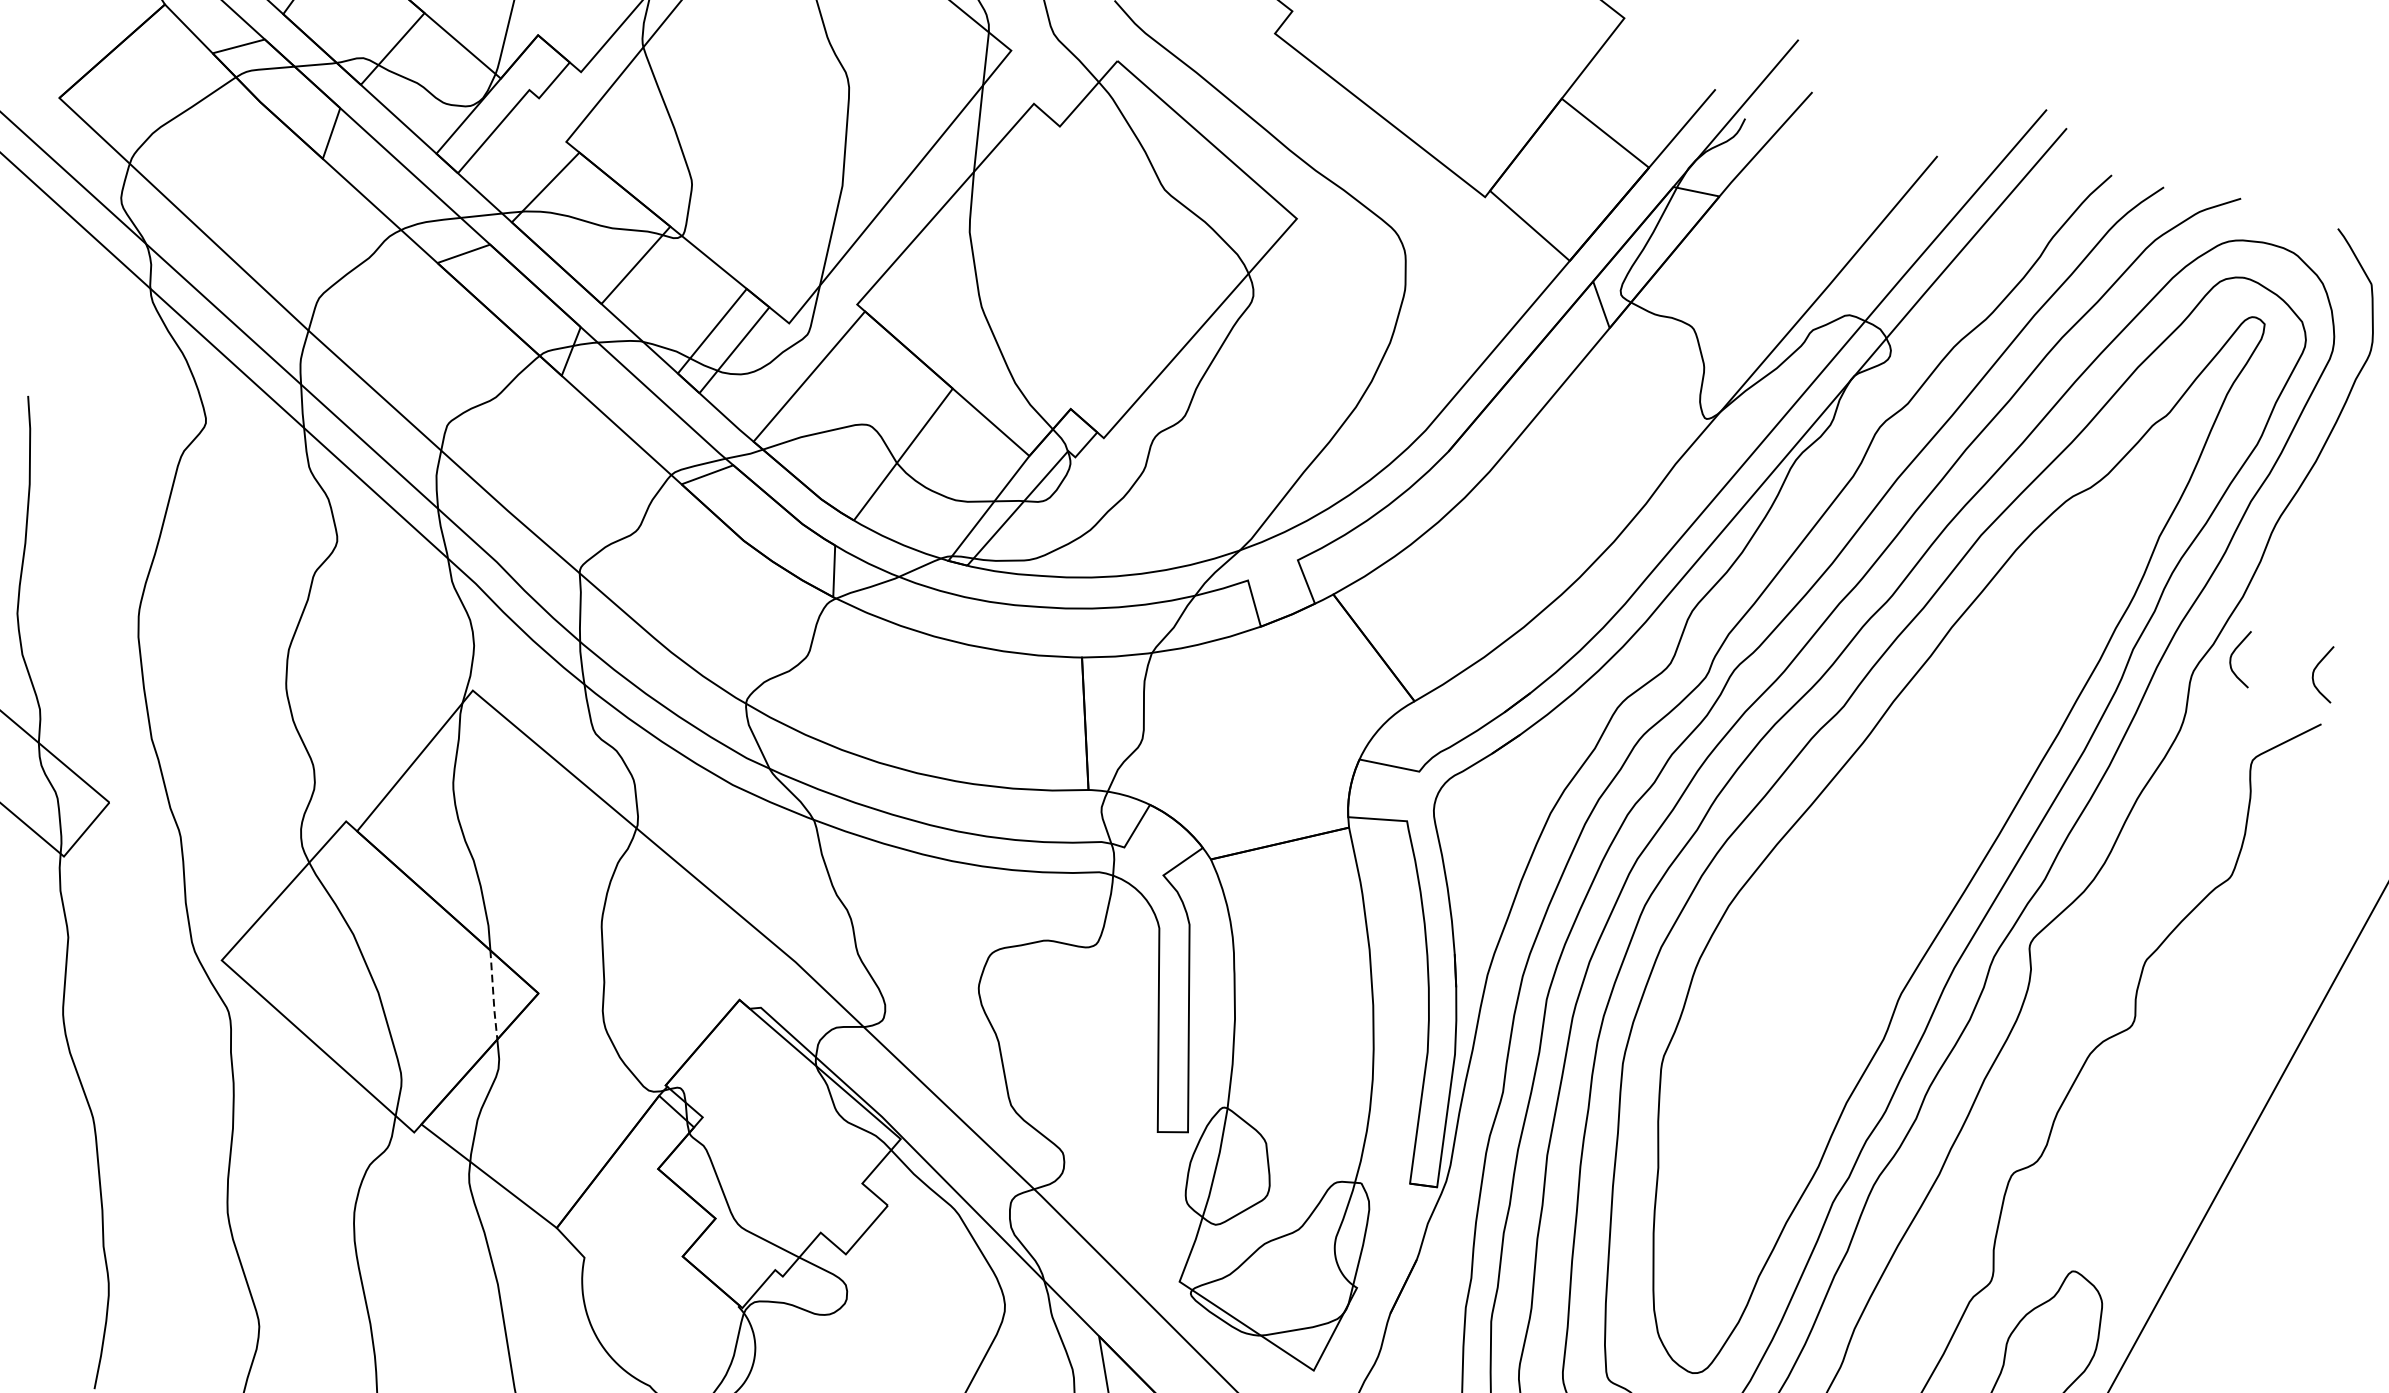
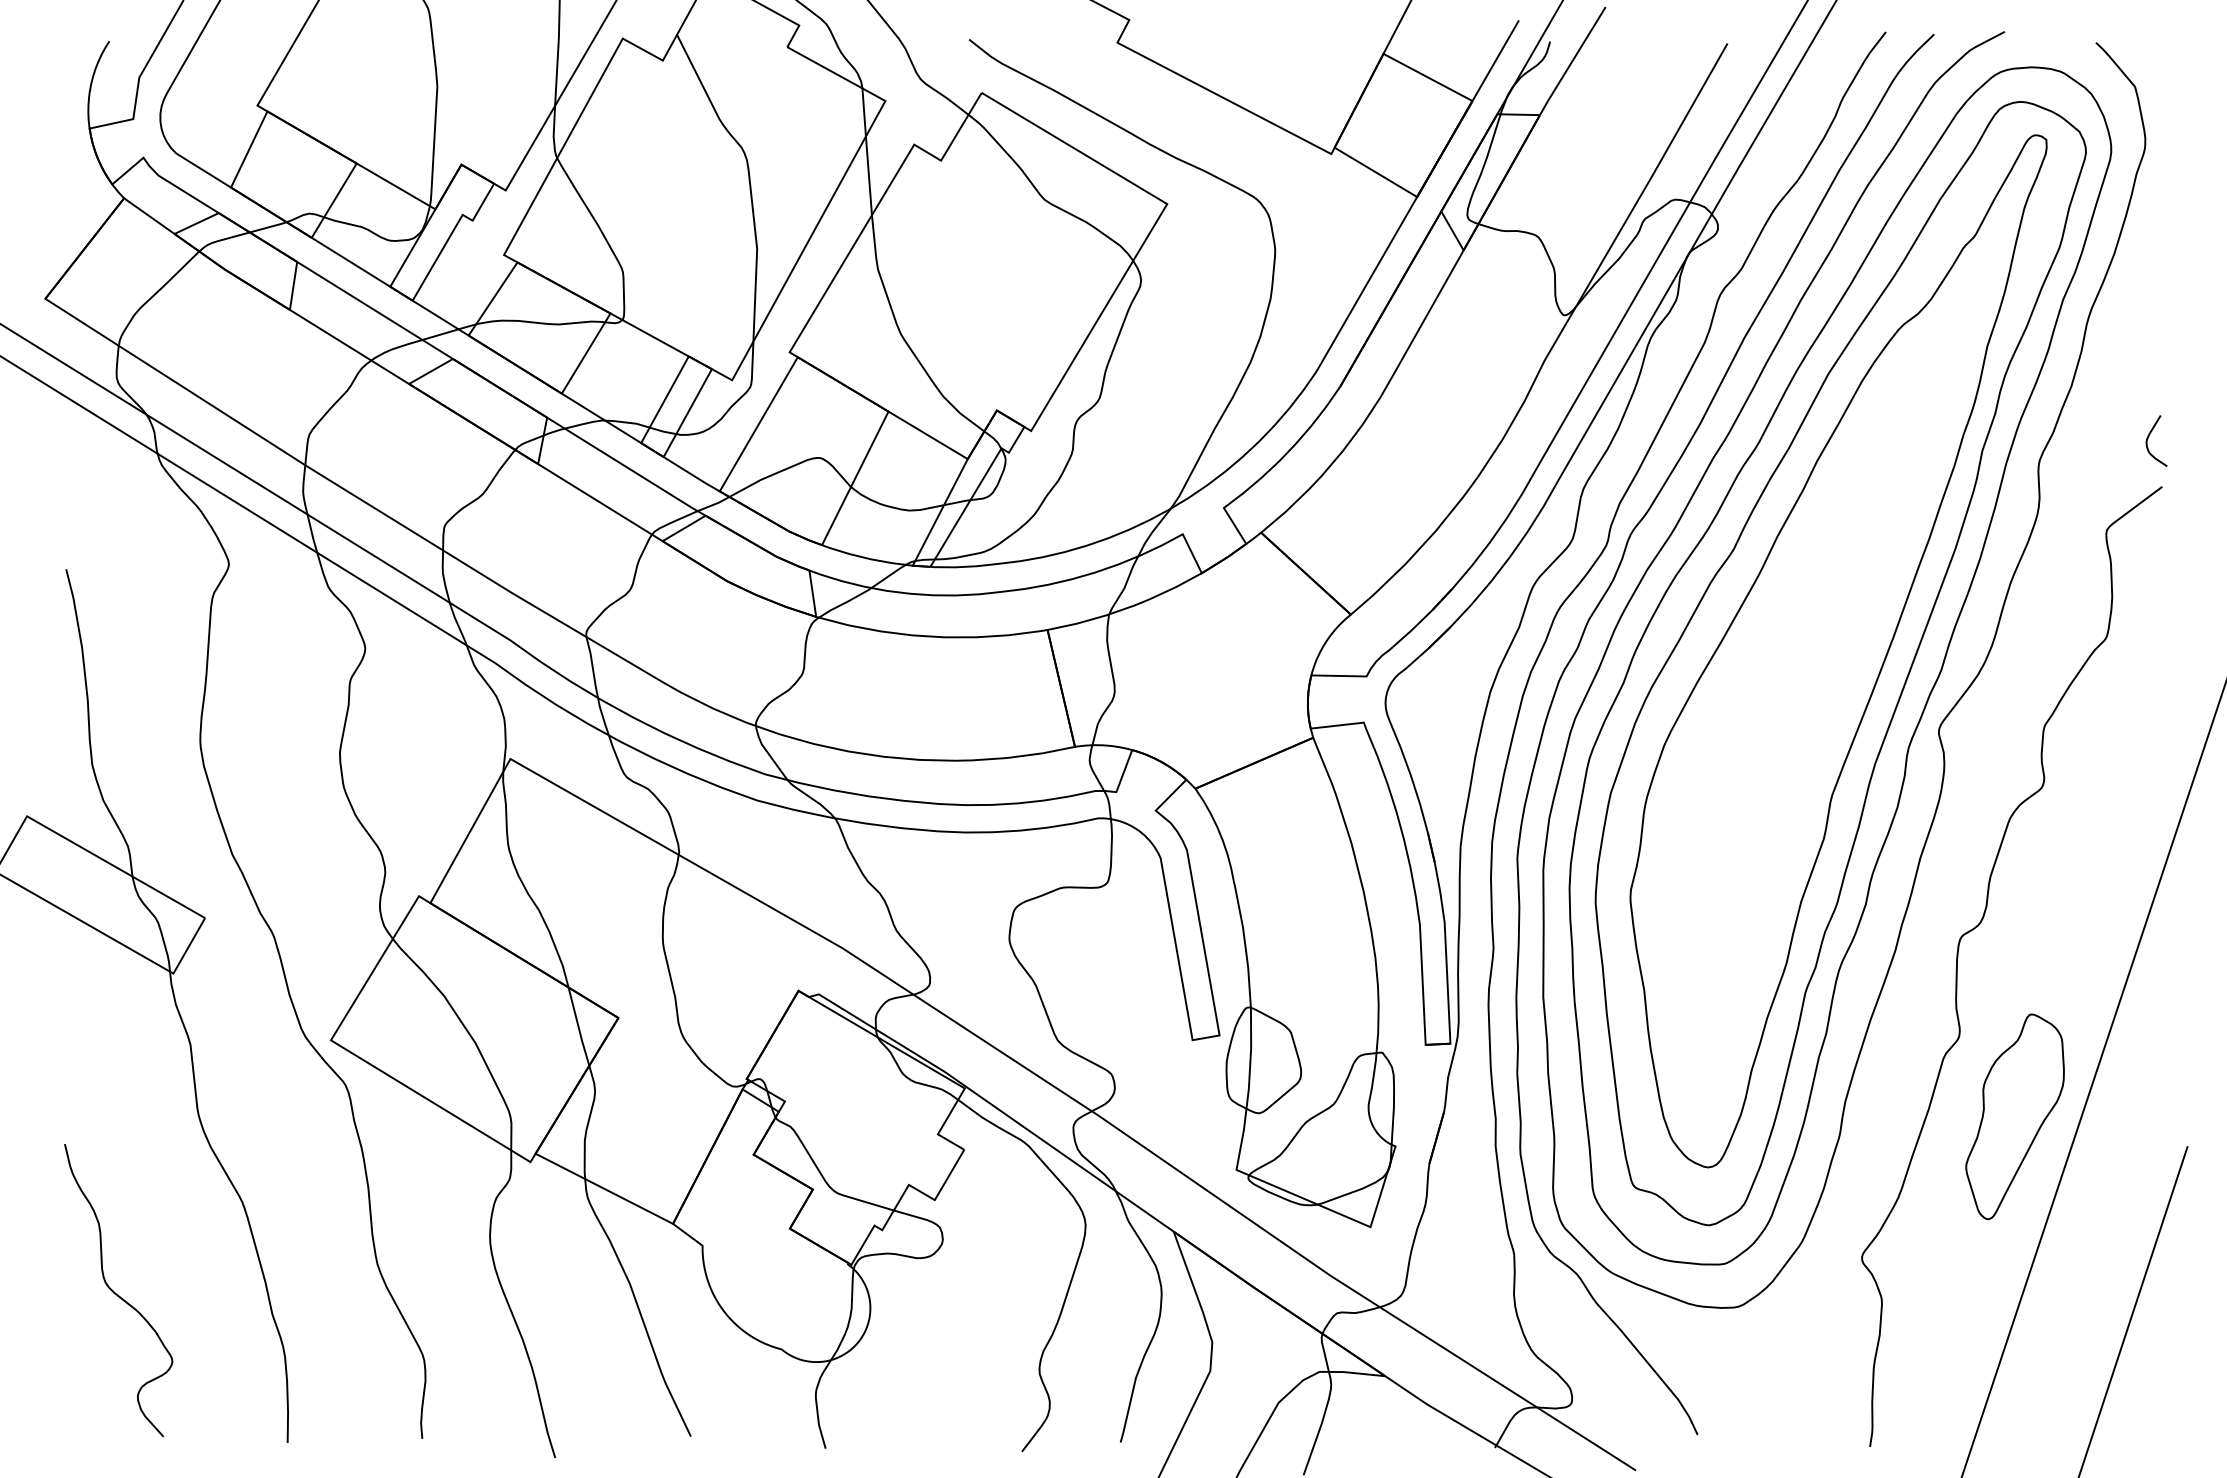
curve: (2235, 651) -> (2073, 436), removed
line: (493, 995) -> (578, 1027), dashed -> solid

